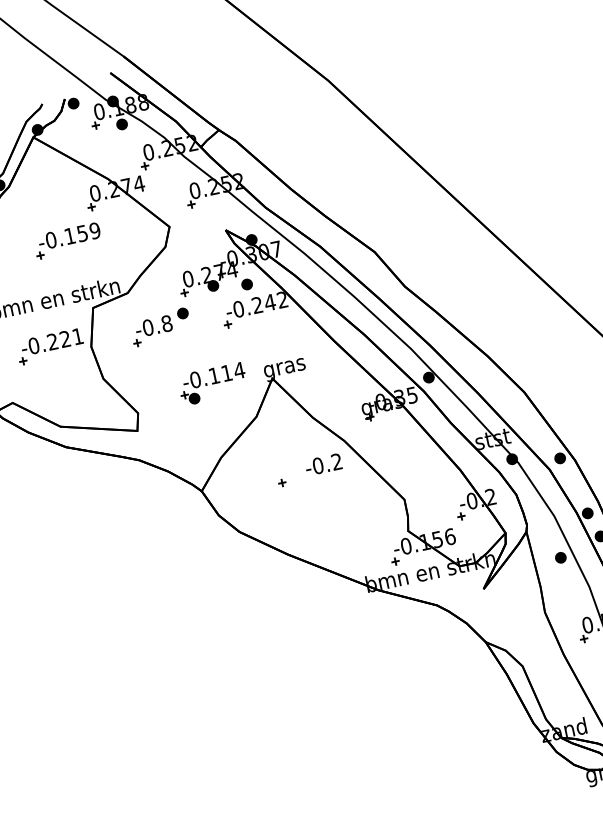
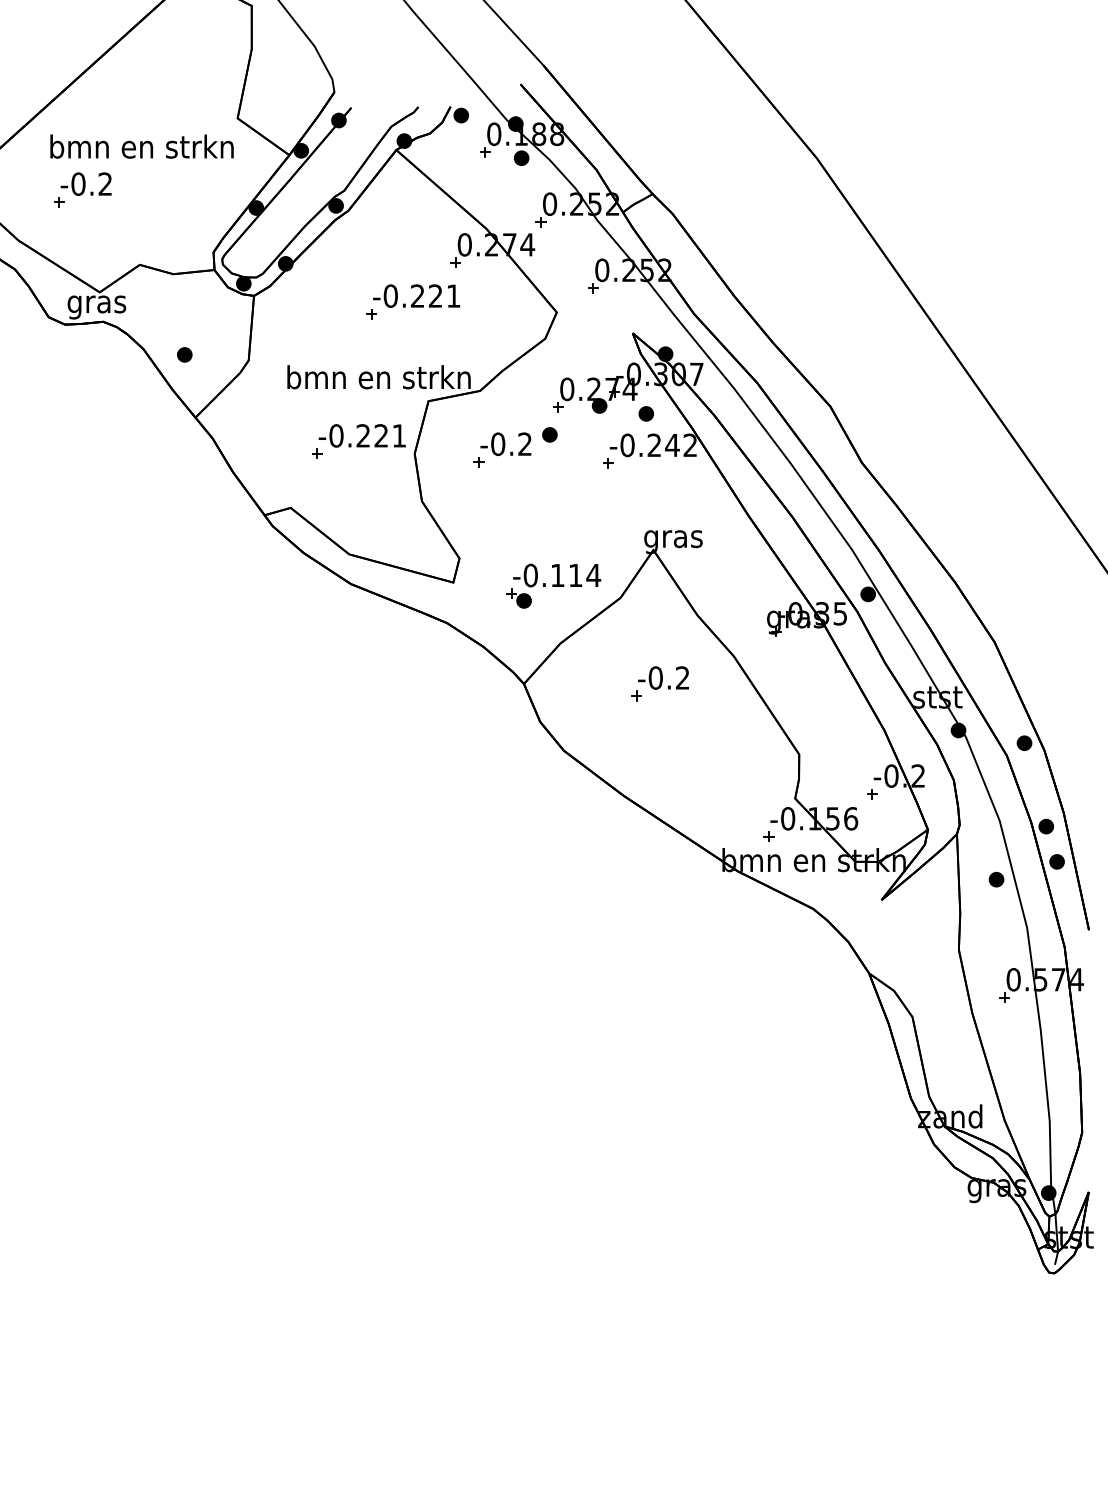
text: (82, 233) -> (435, 295), -0.159 -> -0.221
text: (167, 323) -> (525, 444), -0.8 -> -0.2
part: (212, 383) -> (553, 585), moved
text: (323, 464) -> (663, 677), moved

